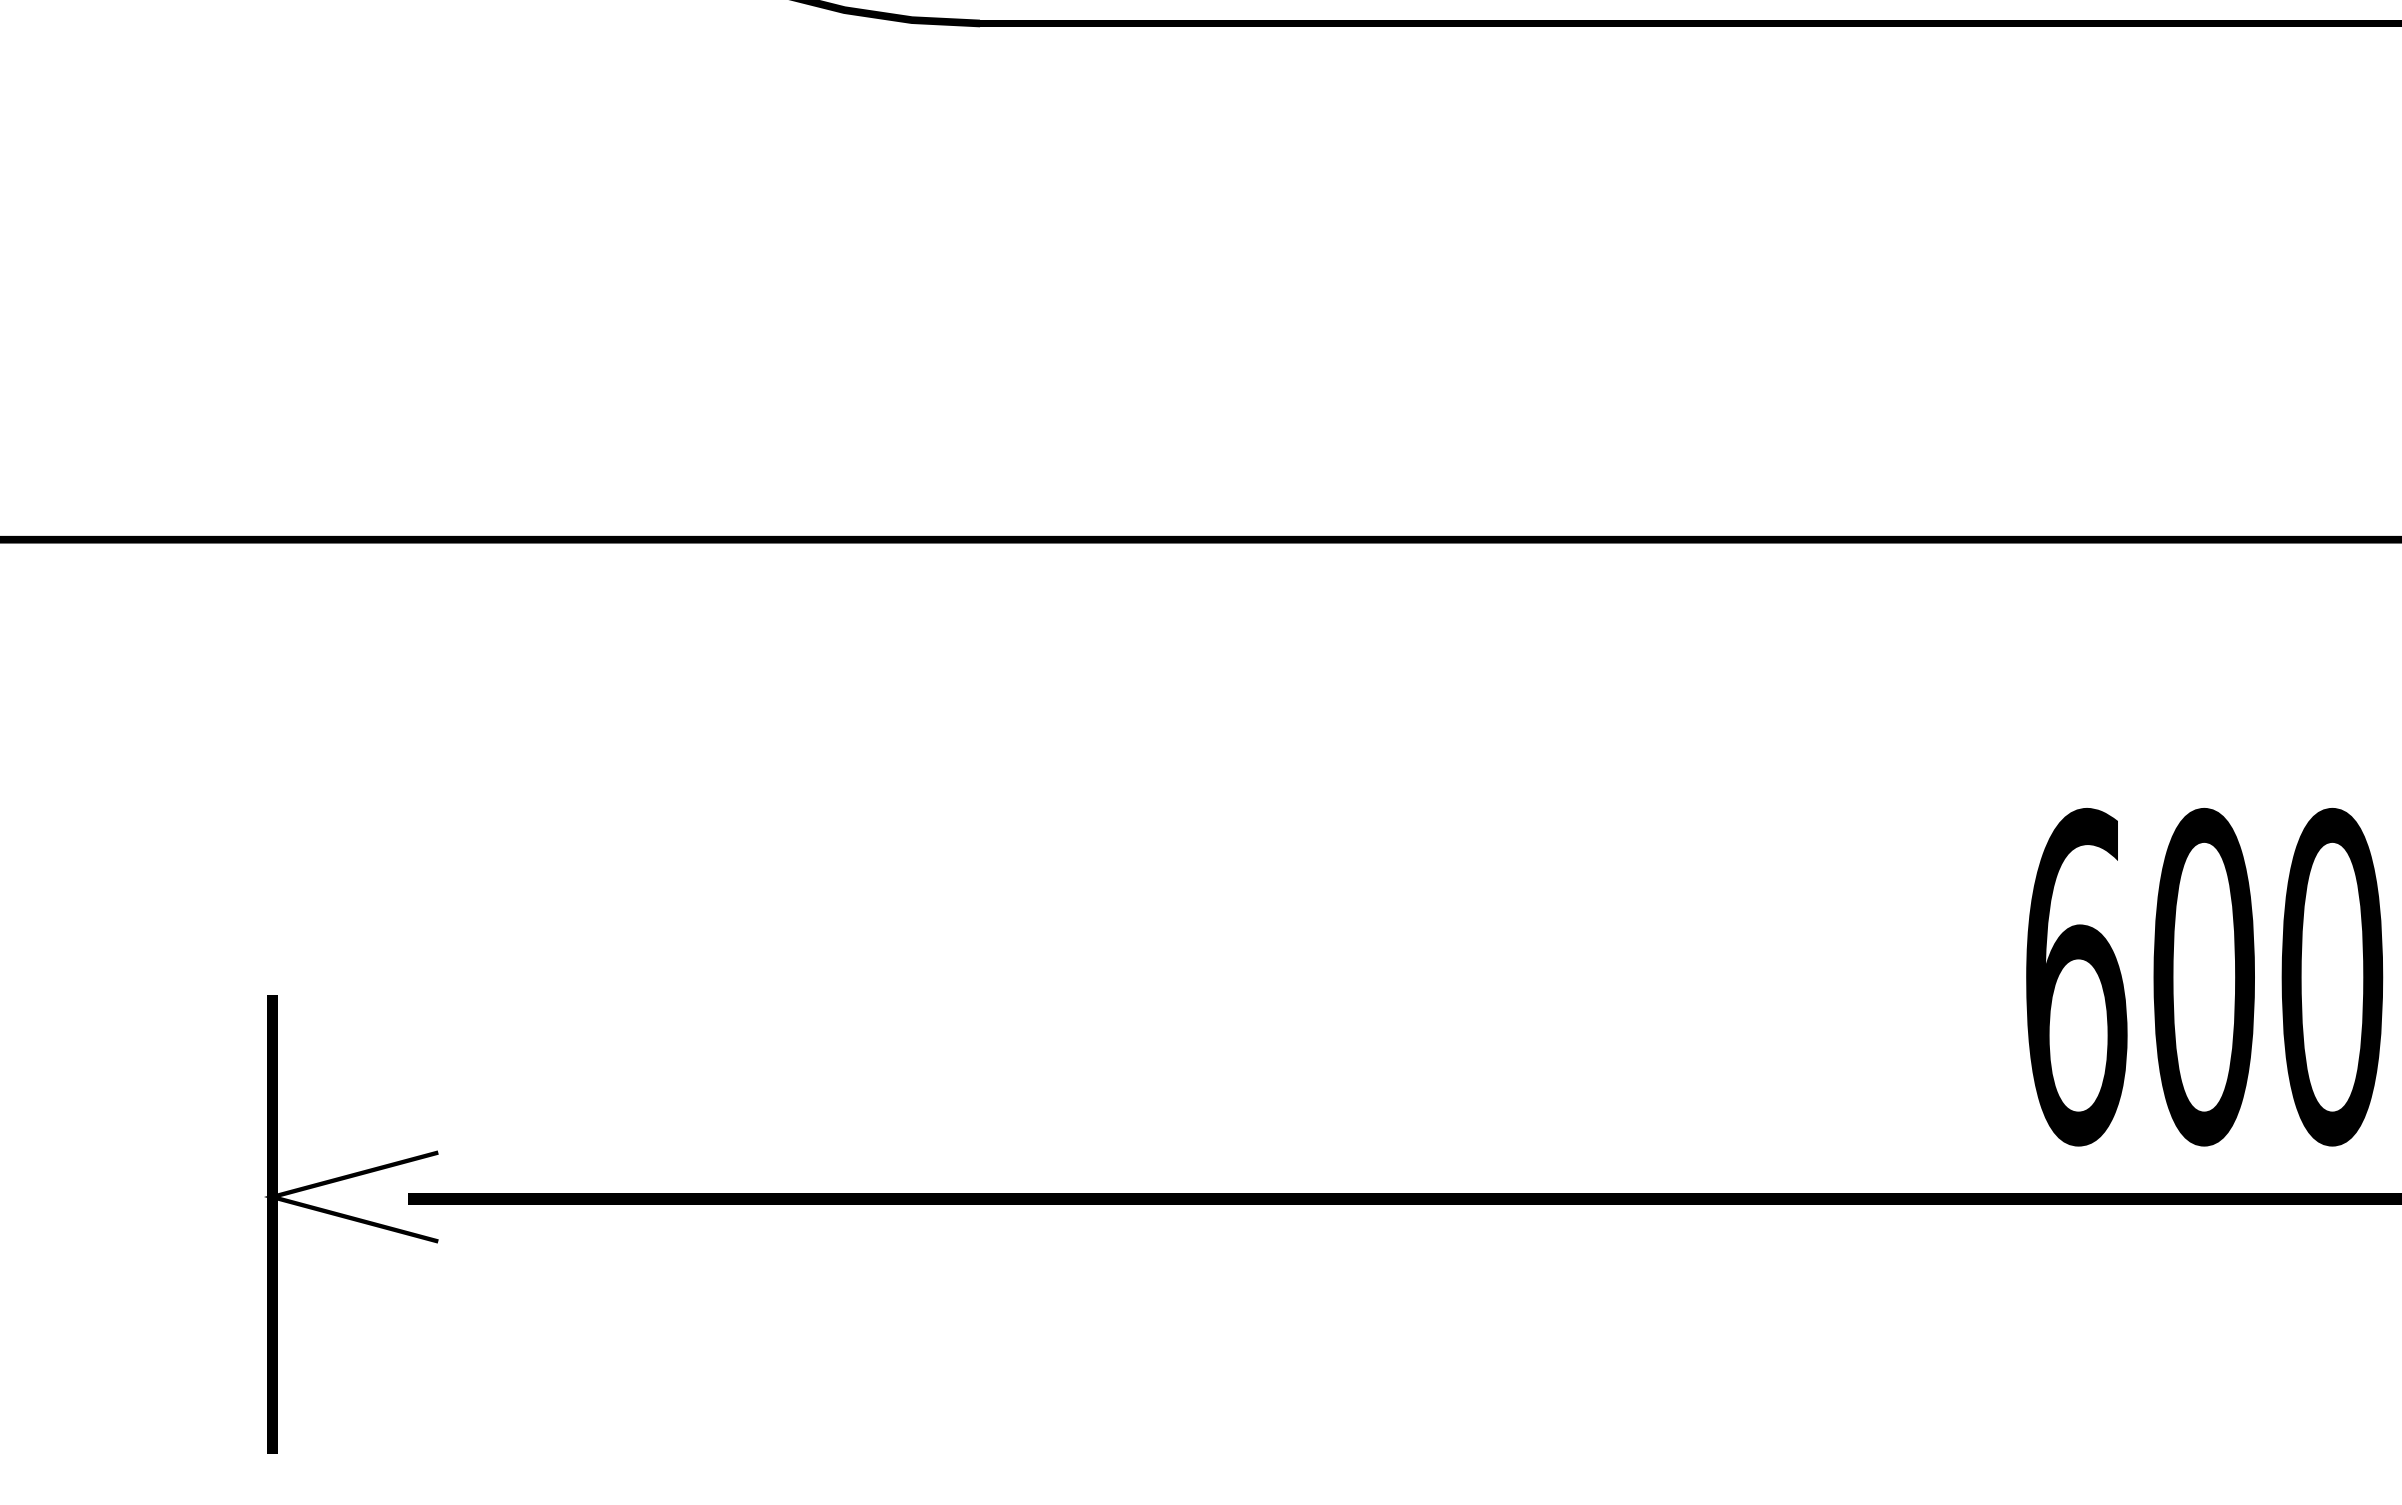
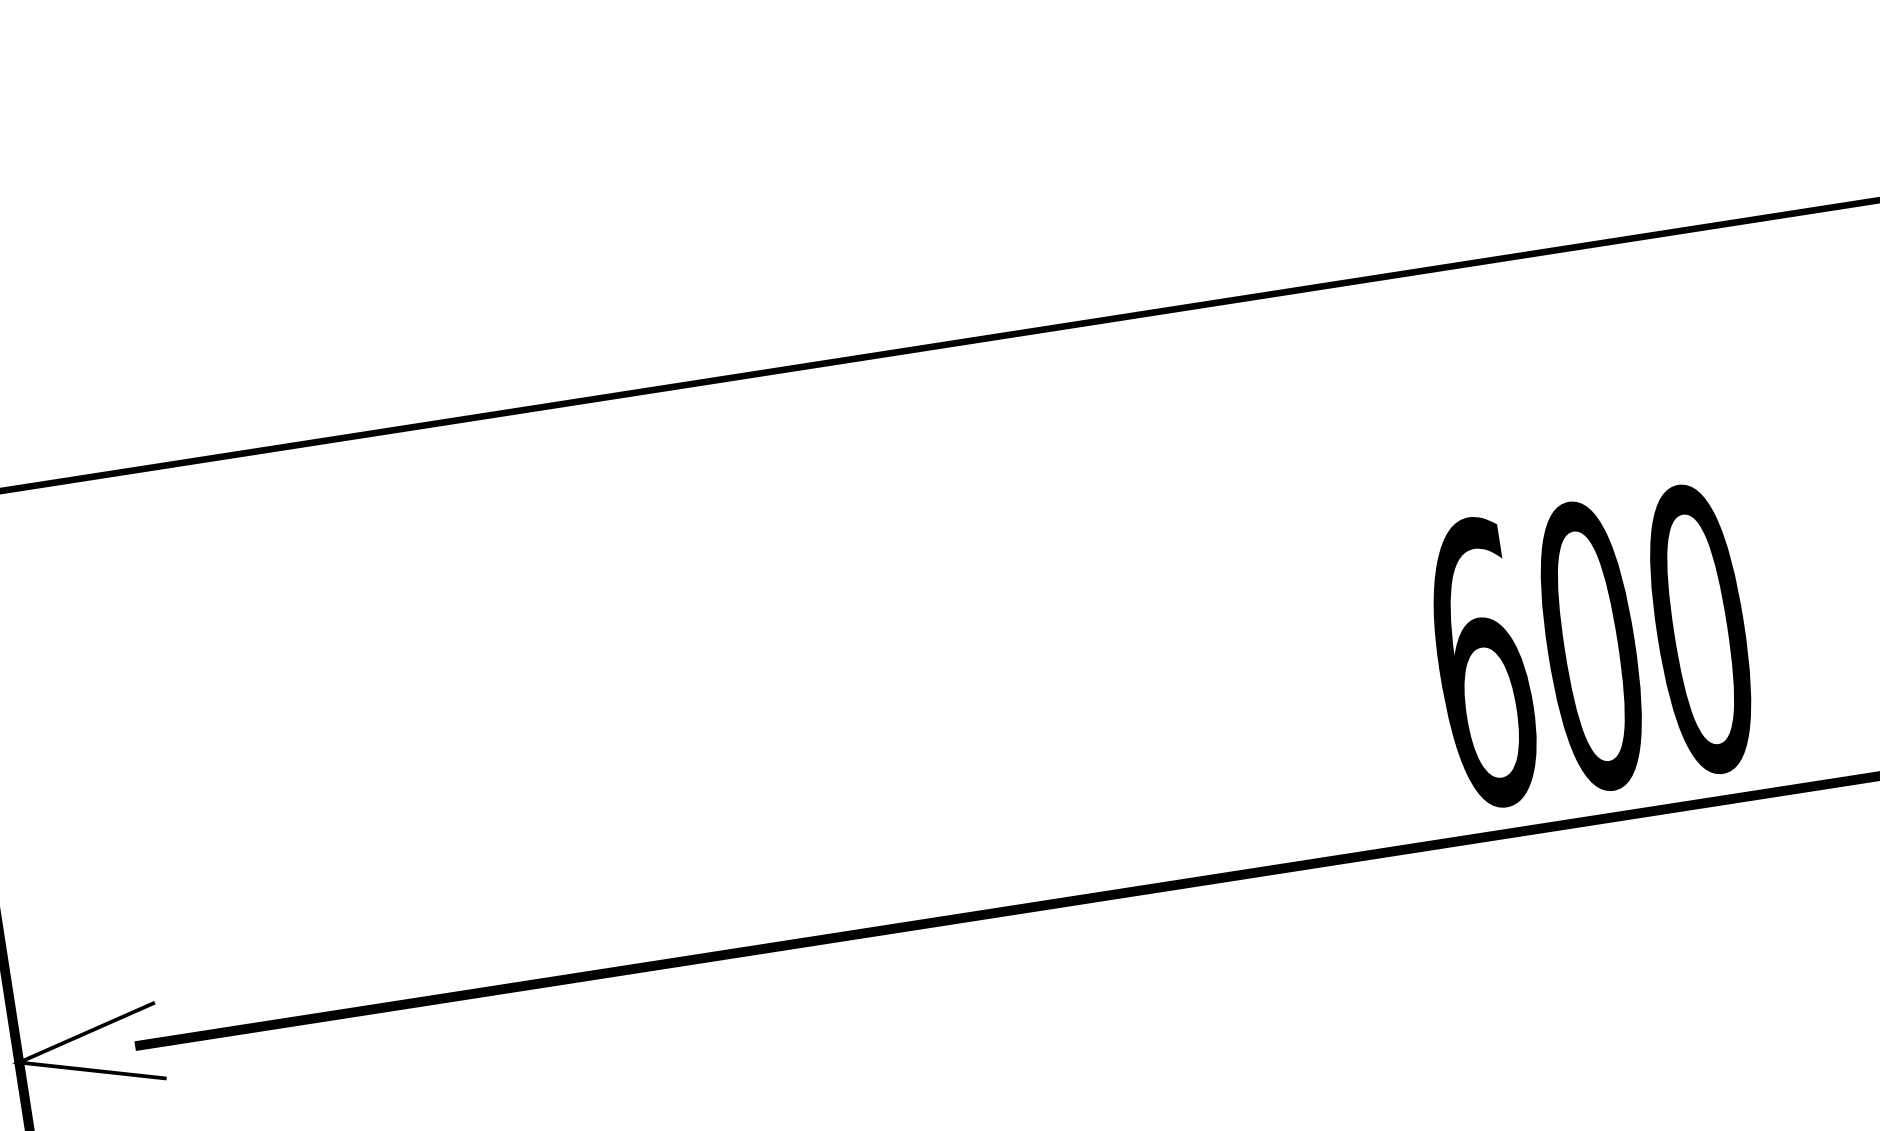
text: (2204, 977) -> (1591, 646), moved

